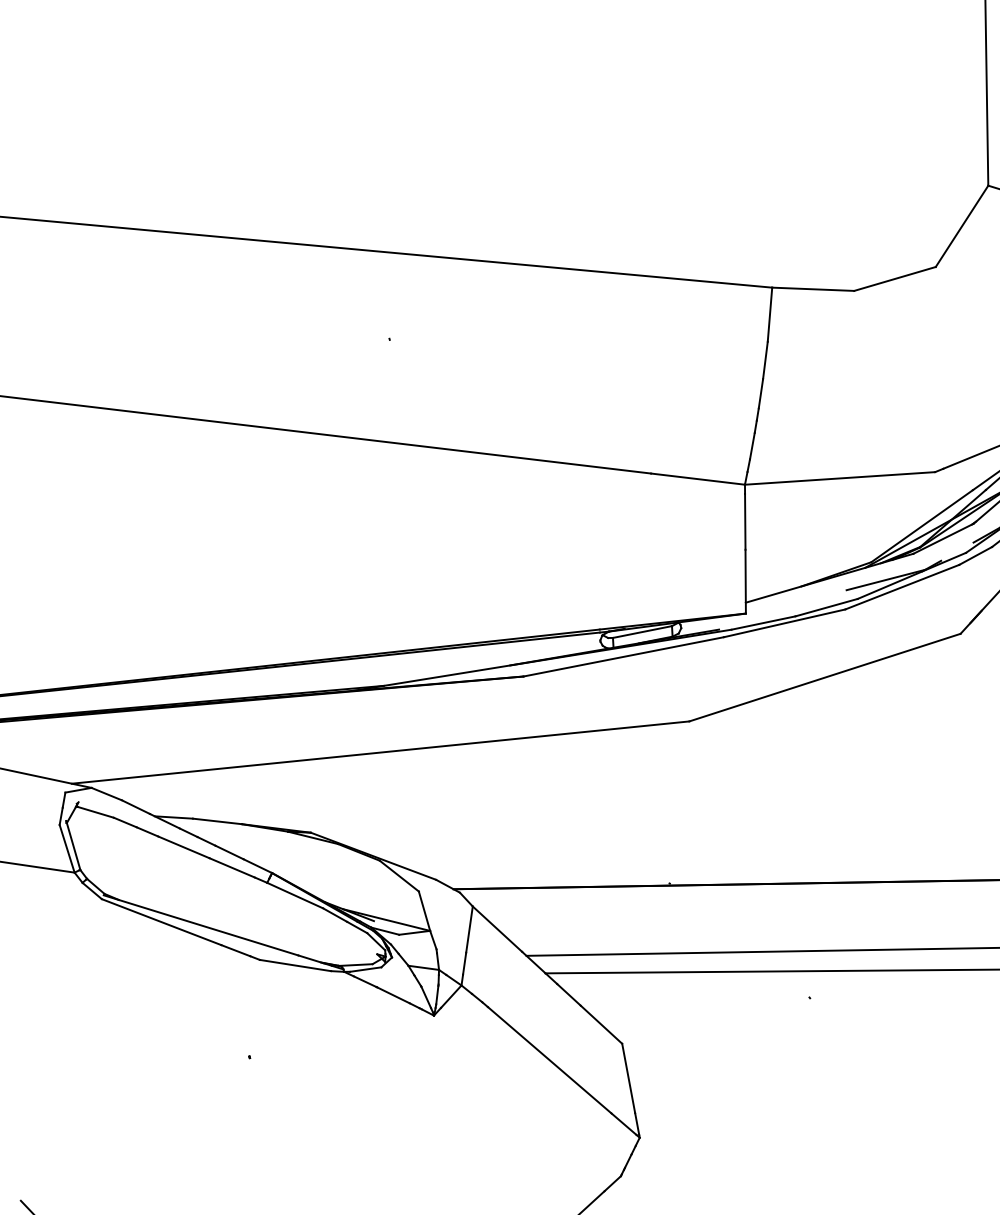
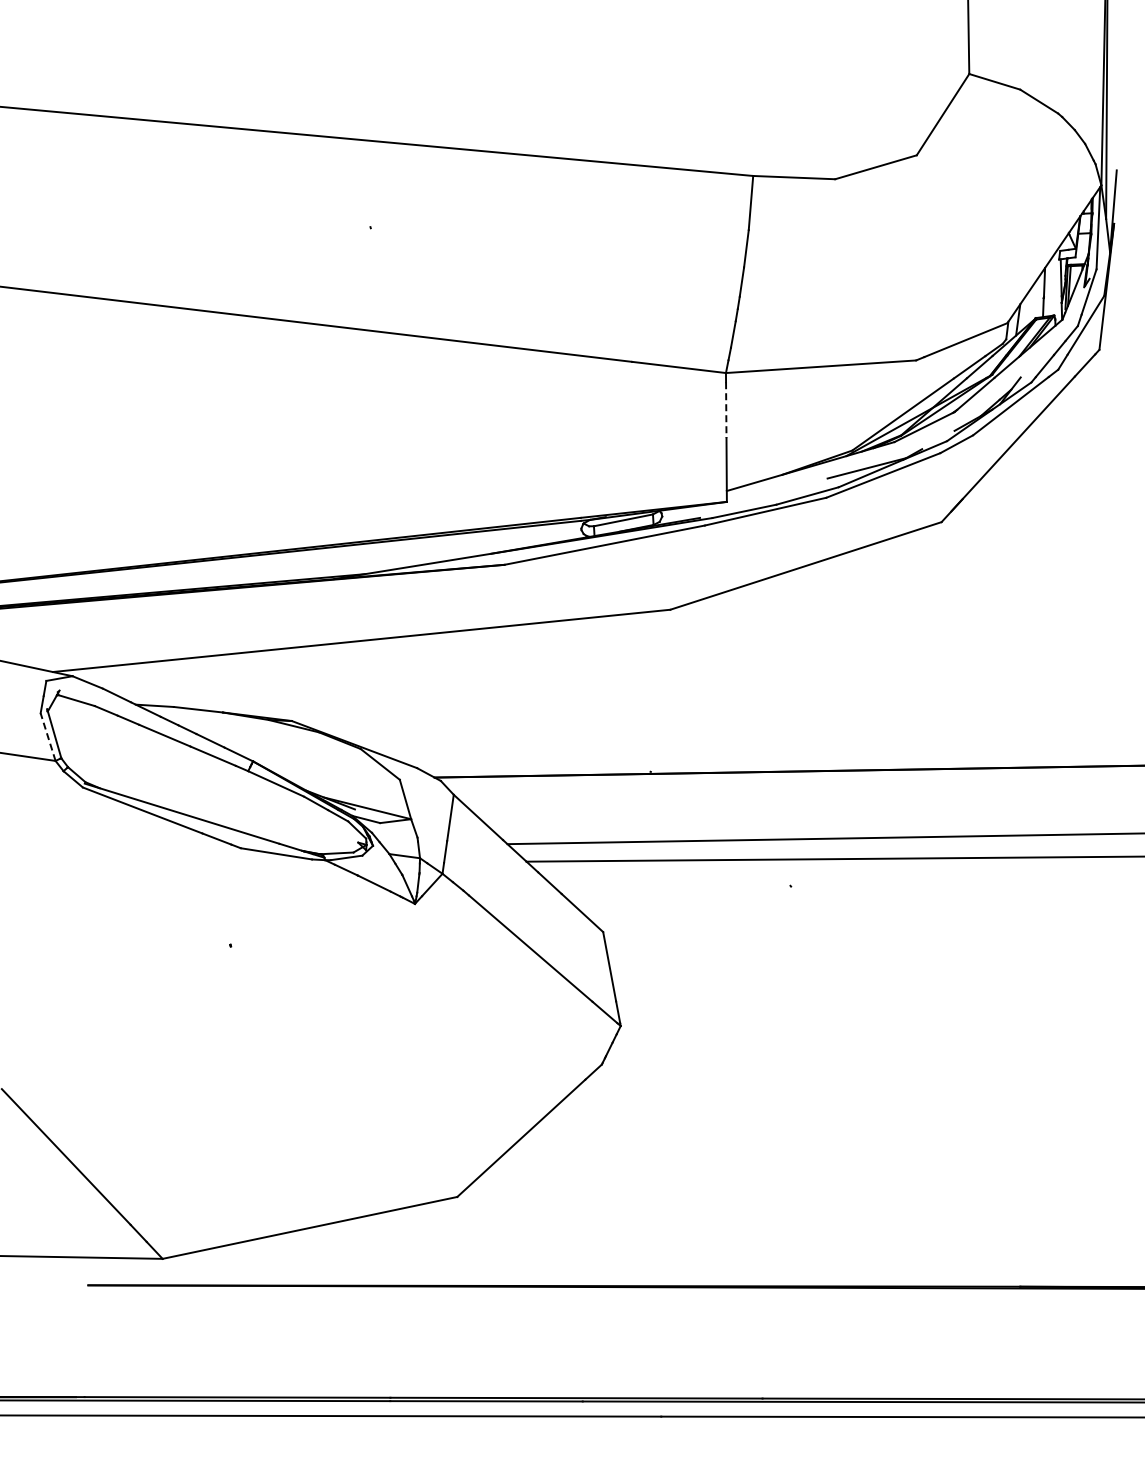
line: (745, 522) -> (726, 410), solid -> dashed
line: (67, 849) -> (48, 737), solid -> dashed

